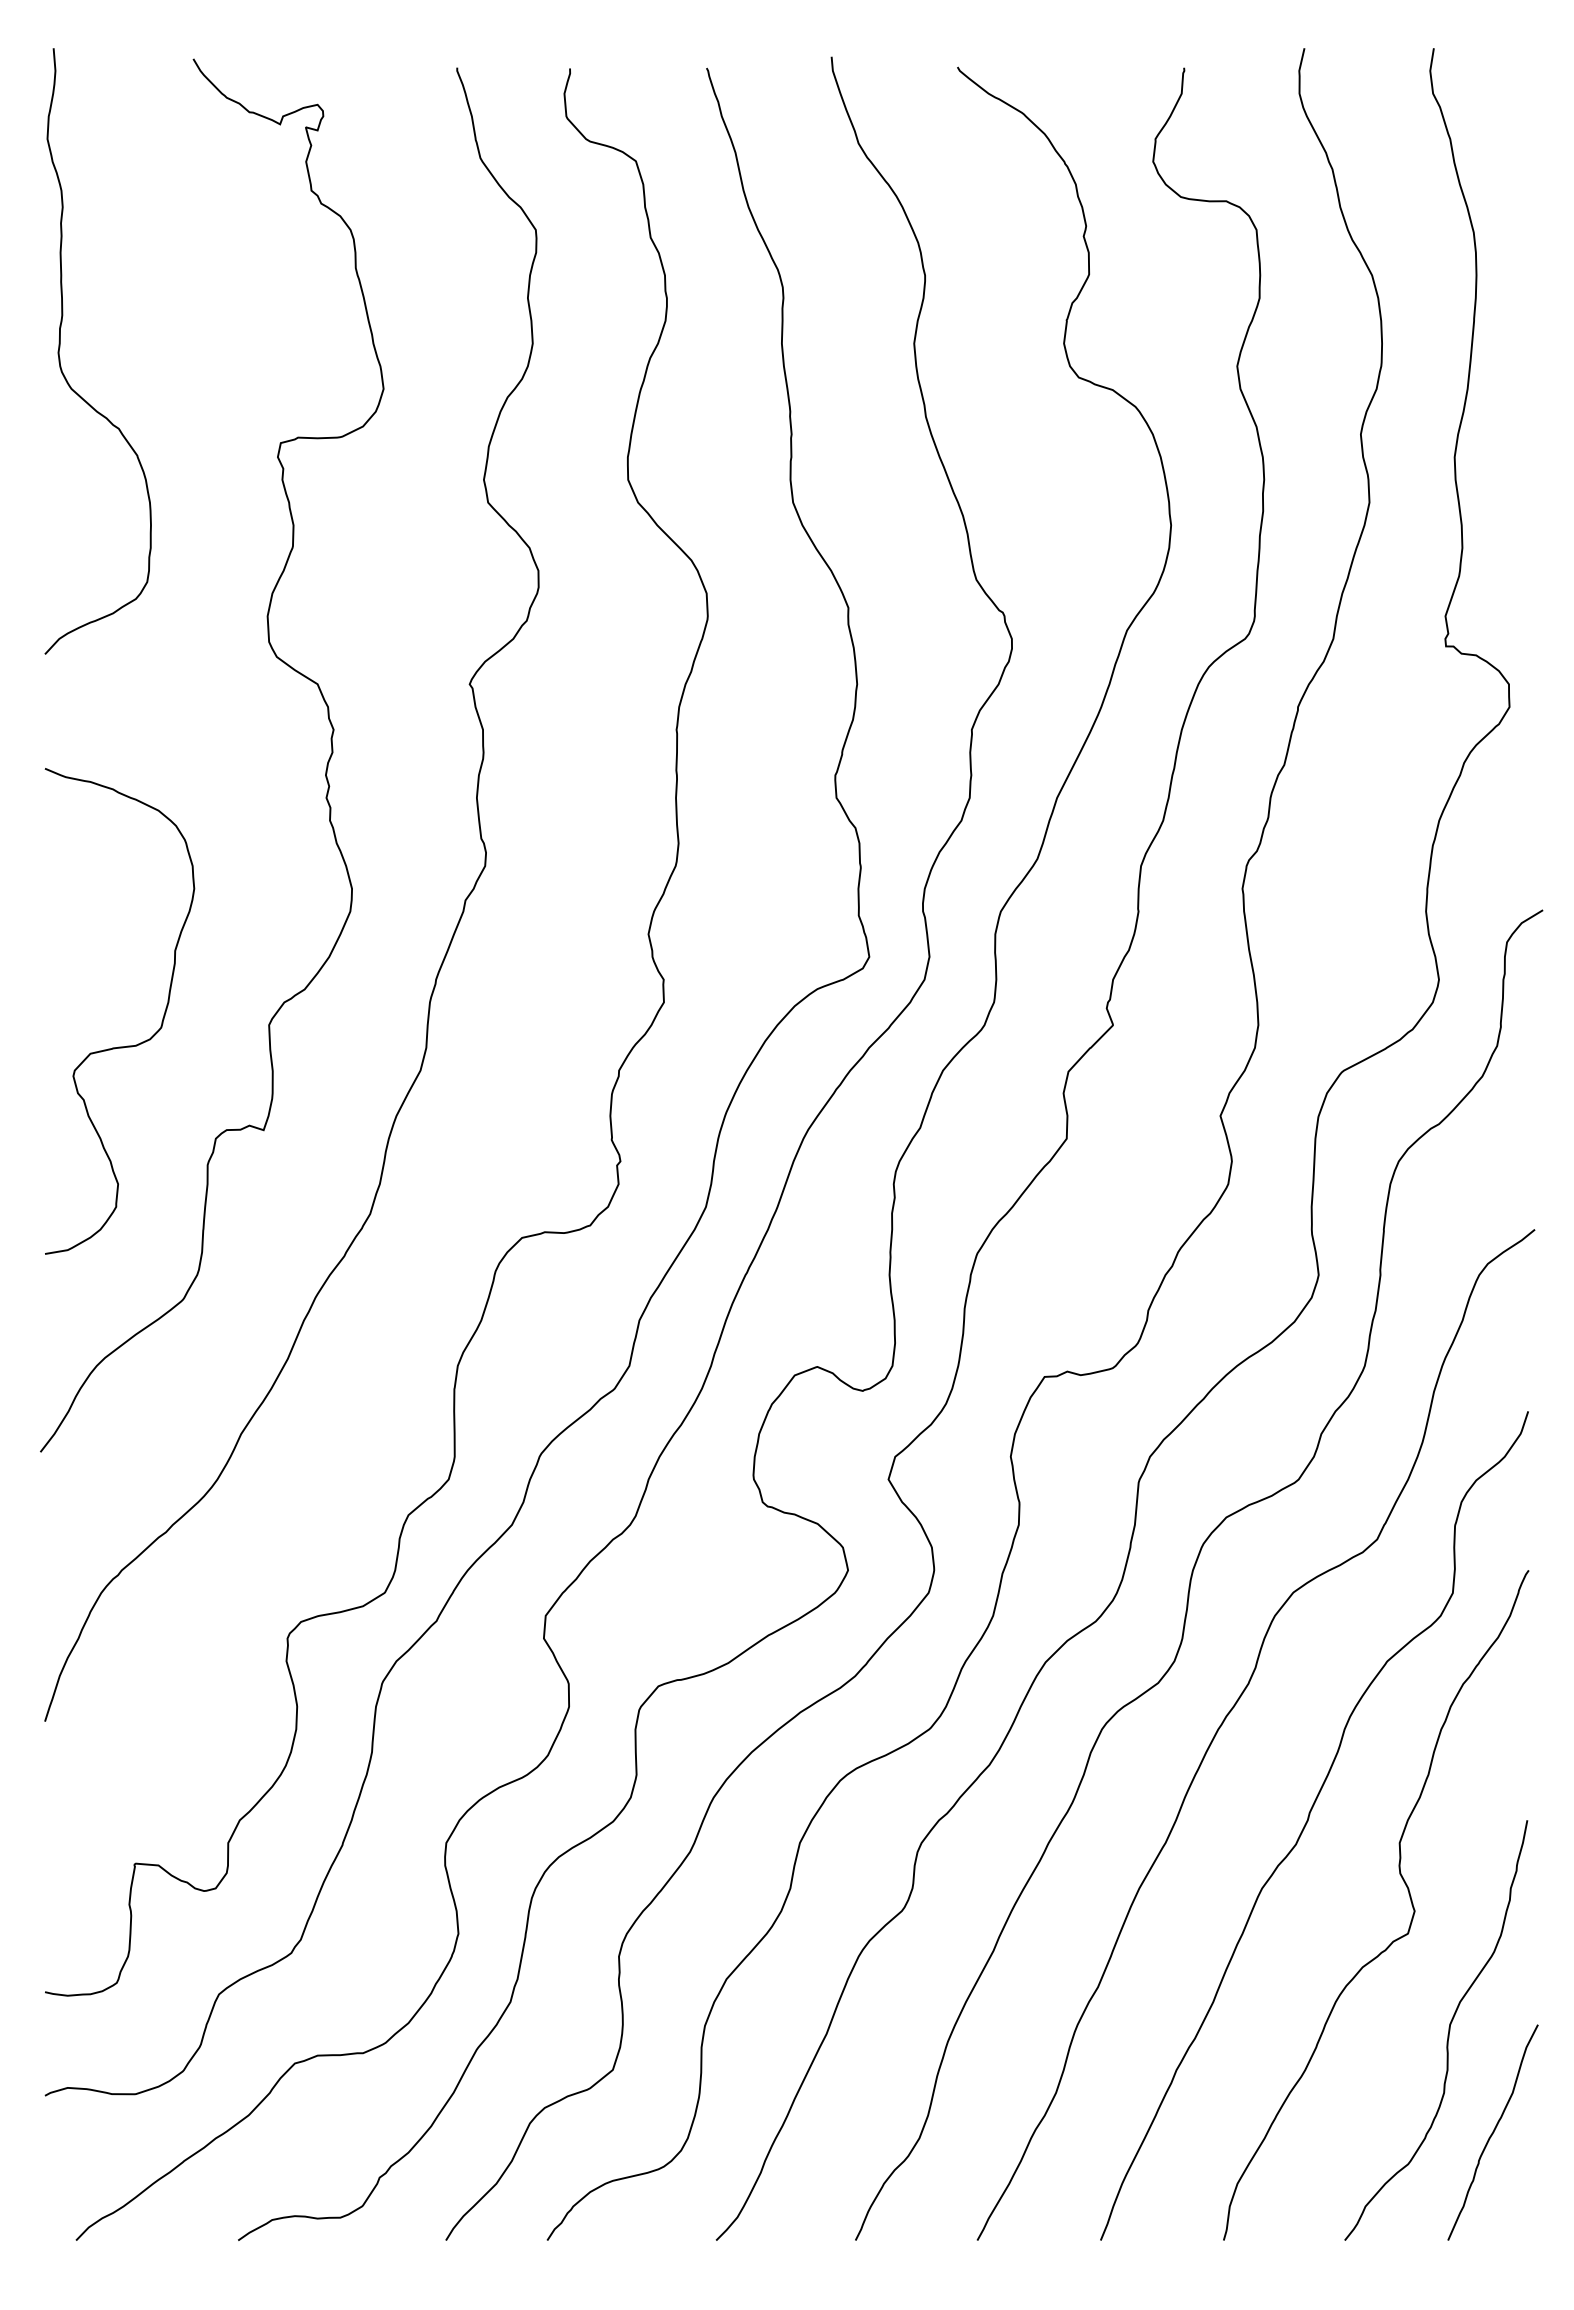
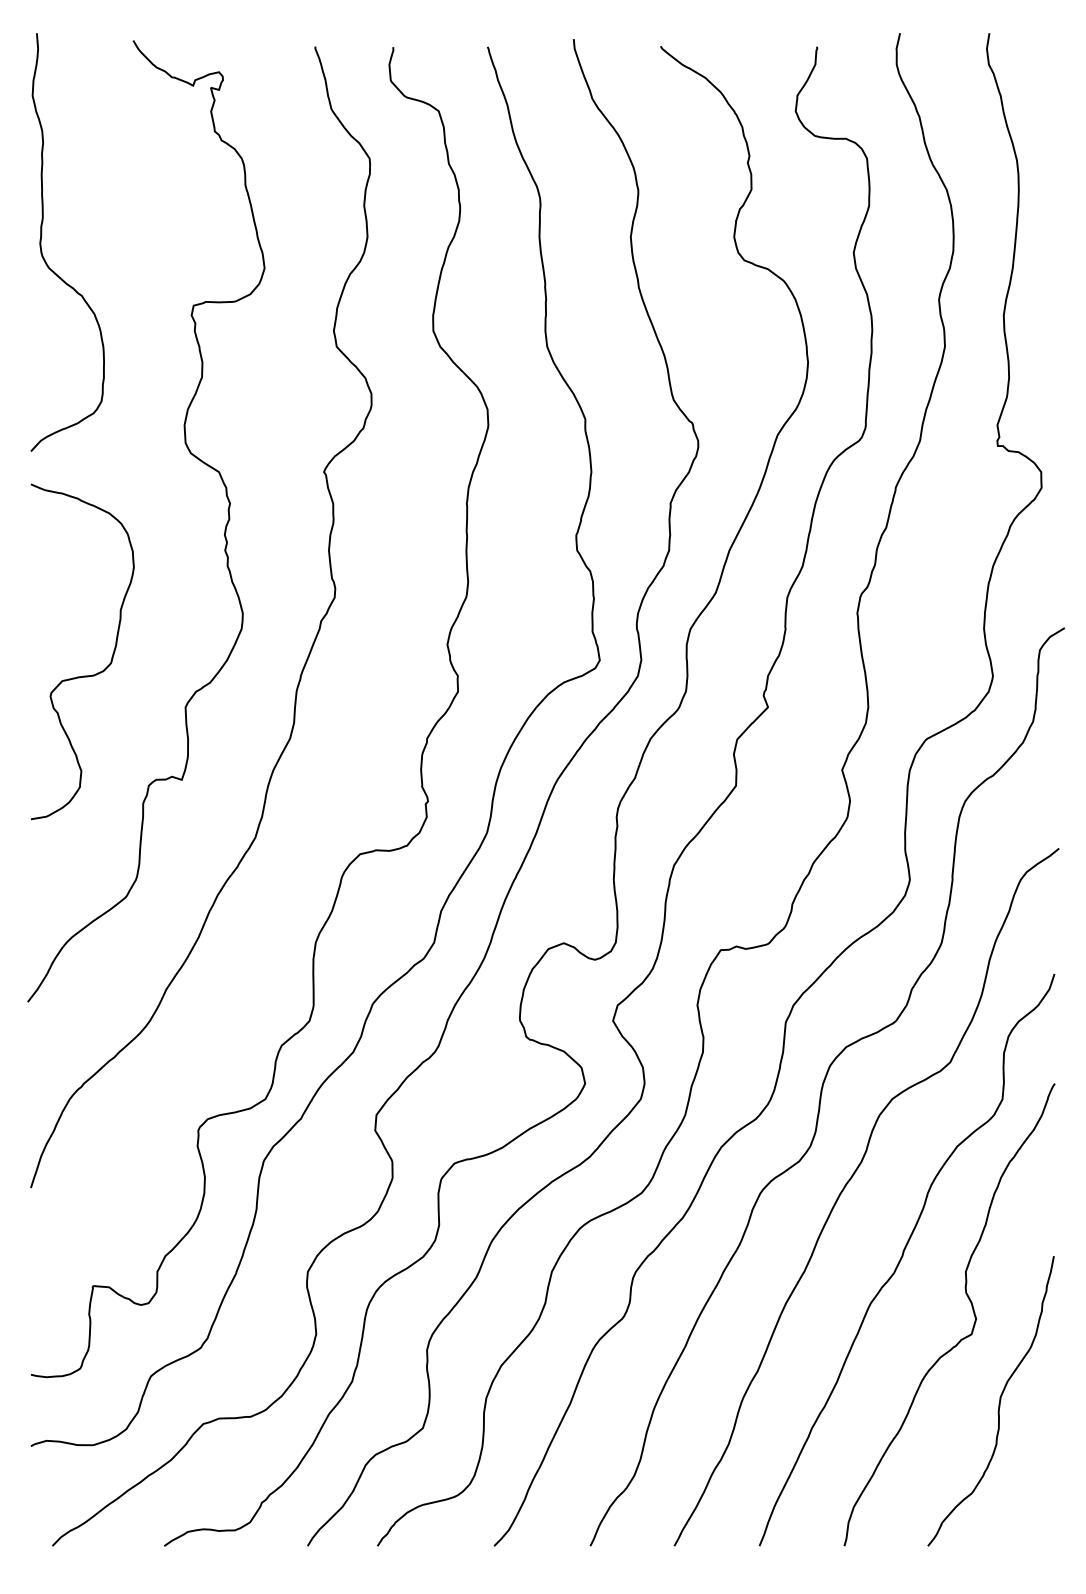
curve: (121, 1045) -> (83, 675), moved
curve: (1491, 2132) -> (1029, 1471), removed

